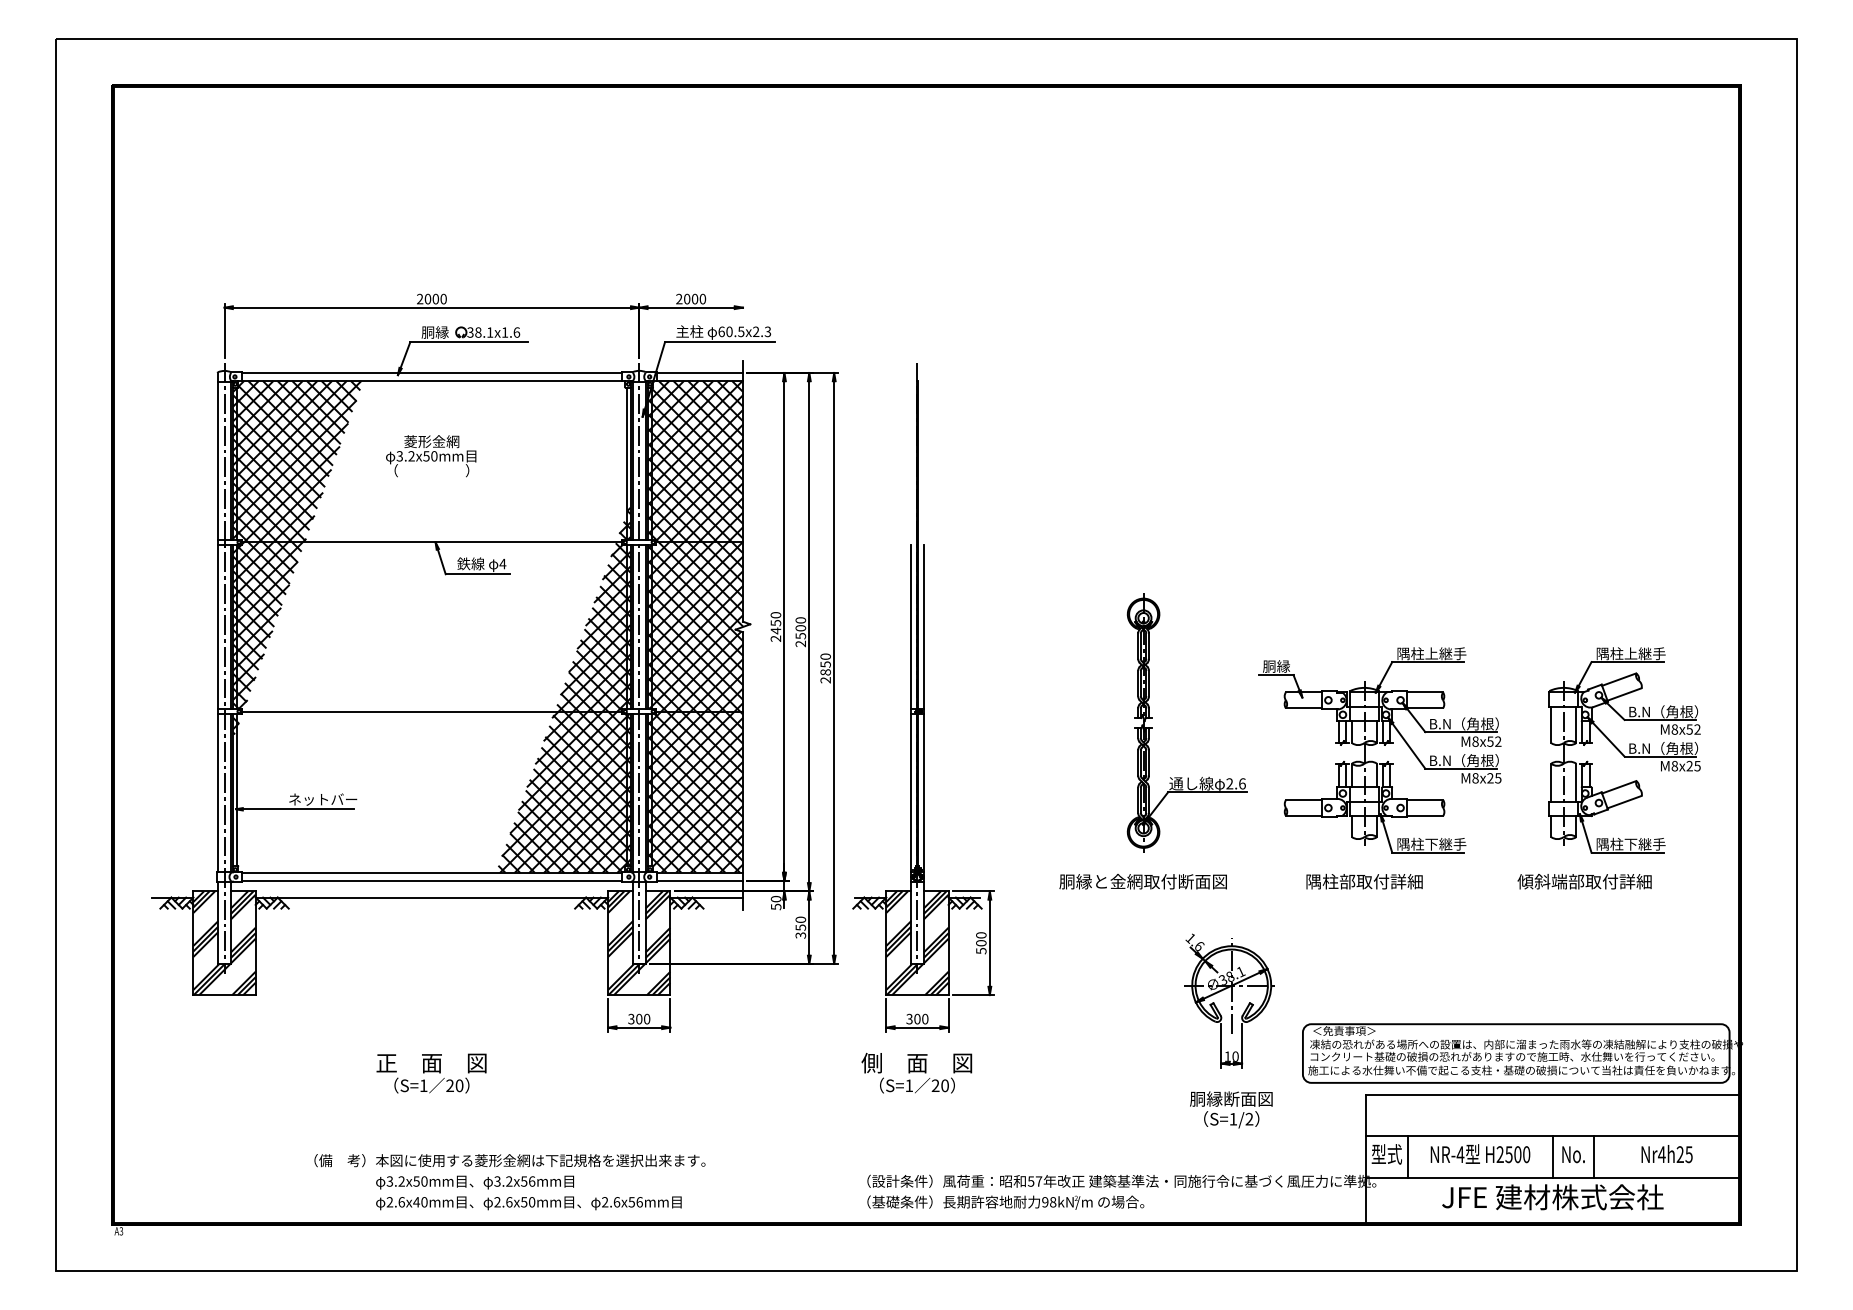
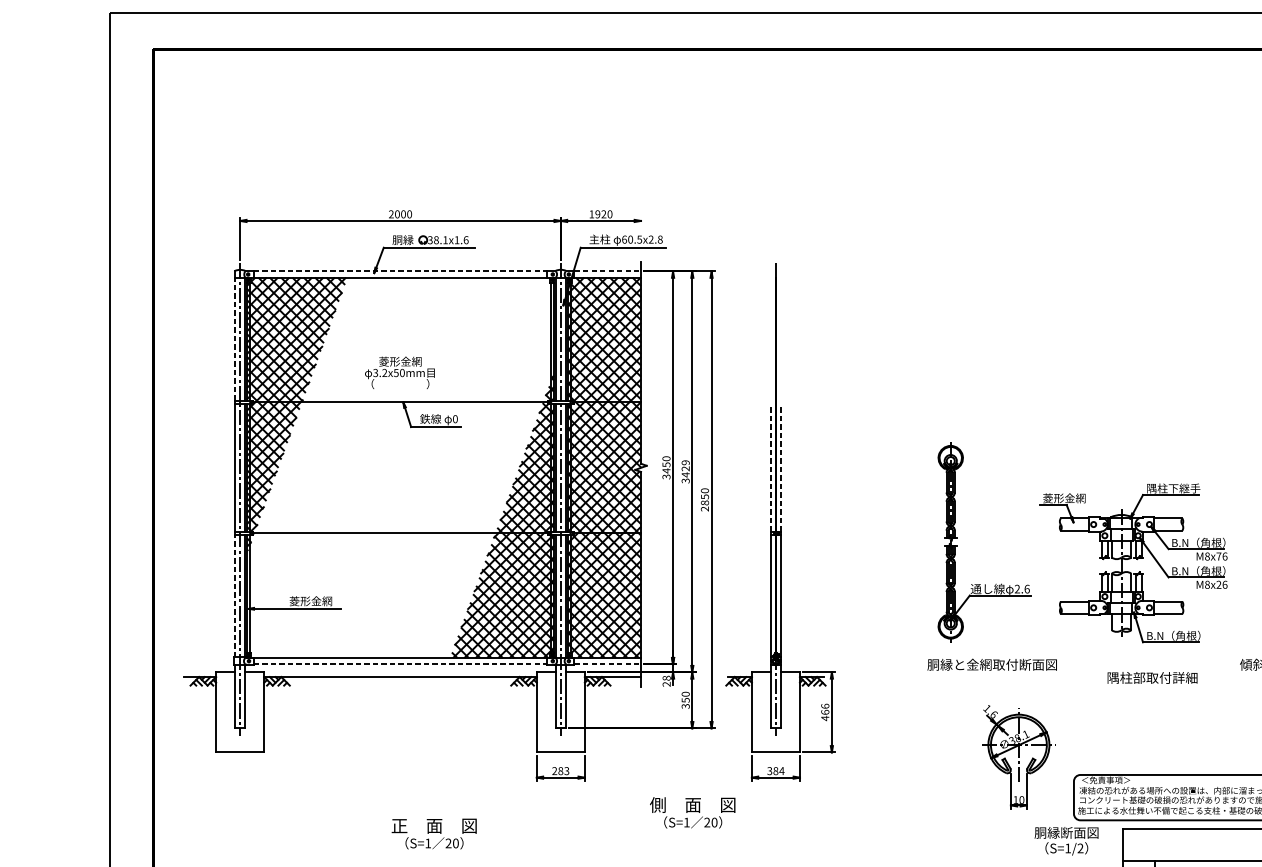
text: (687, 298) -> (598, 213), 2000 -> 1920
text: (767, 331) -> (659, 239), 60.5x2.3 -> 60.5x2.8
line: (431, 372) -> (400, 271), solid -> dashed
line: (700, 372) -> (608, 271), solid -> dashed
text: (431, 456) -> (400, 373), moved
line: (218, 460) -> (235, 339), solid -> dashed
text: (502, 563) -> (455, 418), 4 -> 0
line: (911, 626) -> (771, 467), solid -> dashed
line: (923, 626) -> (780, 467), solid -> dashed
text: (800, 632) -> (685, 472), 2500 -> 3429
text: (776, 638) -> (666, 476), 2450 -> 3450
text: (1431, 653) -> (1173, 488), 隅柱上継手 -> 隅柱下継手
text: (1290, 666) -> (1064, 498), 胴縁 -> 菱形金網
text: (1494, 741) -> (1222, 556), M8x52 -> M8x76
text: (1498, 778) -> (1225, 585), M8x25 -> M8x26
line: (218, 792) -> (235, 595), solid -> dashed
text: (322, 799) -> (315, 601), ネットバー -> 菱形金網
text: (1431, 843) -> (1173, 635), 隅柱下継手 -> B.N（角根）
line: (431, 881) -> (400, 664), solid -> dashed
line: (700, 881) -> (608, 664), solid -> dashed
text: (1142, 881) -> (991, 664), moved
text: (1364, 881) -> (1152, 677), moved
text: (775, 903) -> (666, 681), 50 -> 28
hatch: (224, 943) -> (240, 712), removed
hatch: (639, 943) -> (561, 712), removed
hatch: (917, 943) -> (775, 712), removed
text: (981, 943) -> (825, 712), 500 -> 466
text: (921, 1018) -> (779, 770), 300 -> 384
text: (639, 1019) -> (561, 771), 300 -> 283
text: (916, 1072) -> (692, 812), moved
text: (431, 1073) -> (434, 833), moved
text: (1231, 1109) -> (1066, 840), moved

